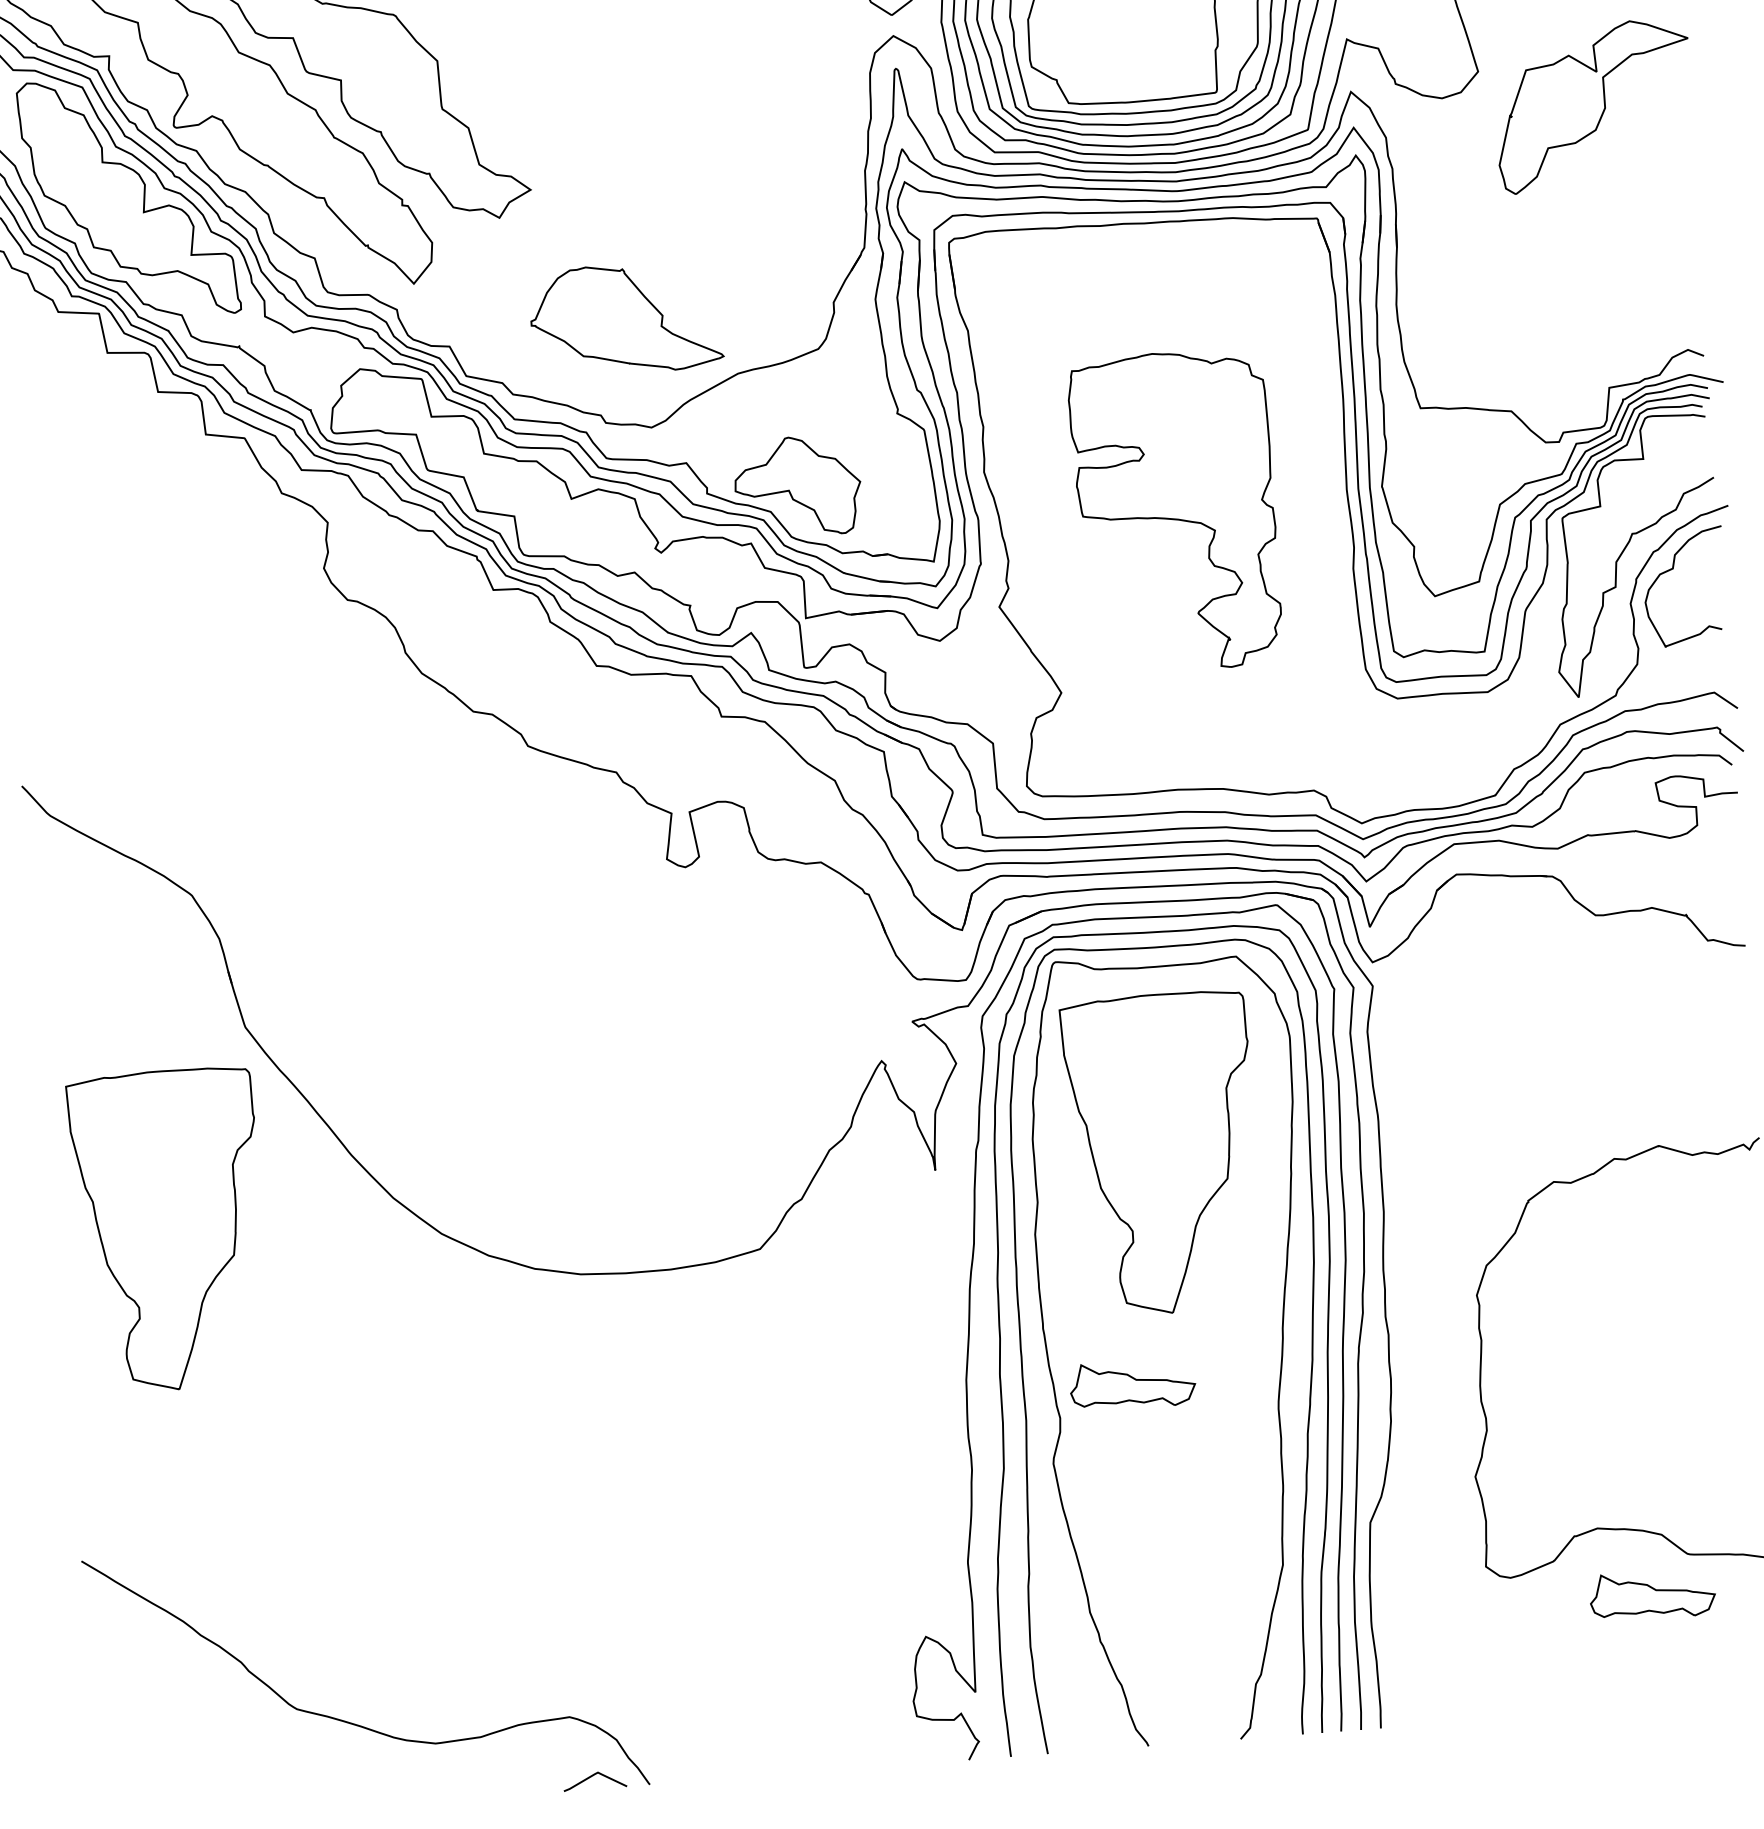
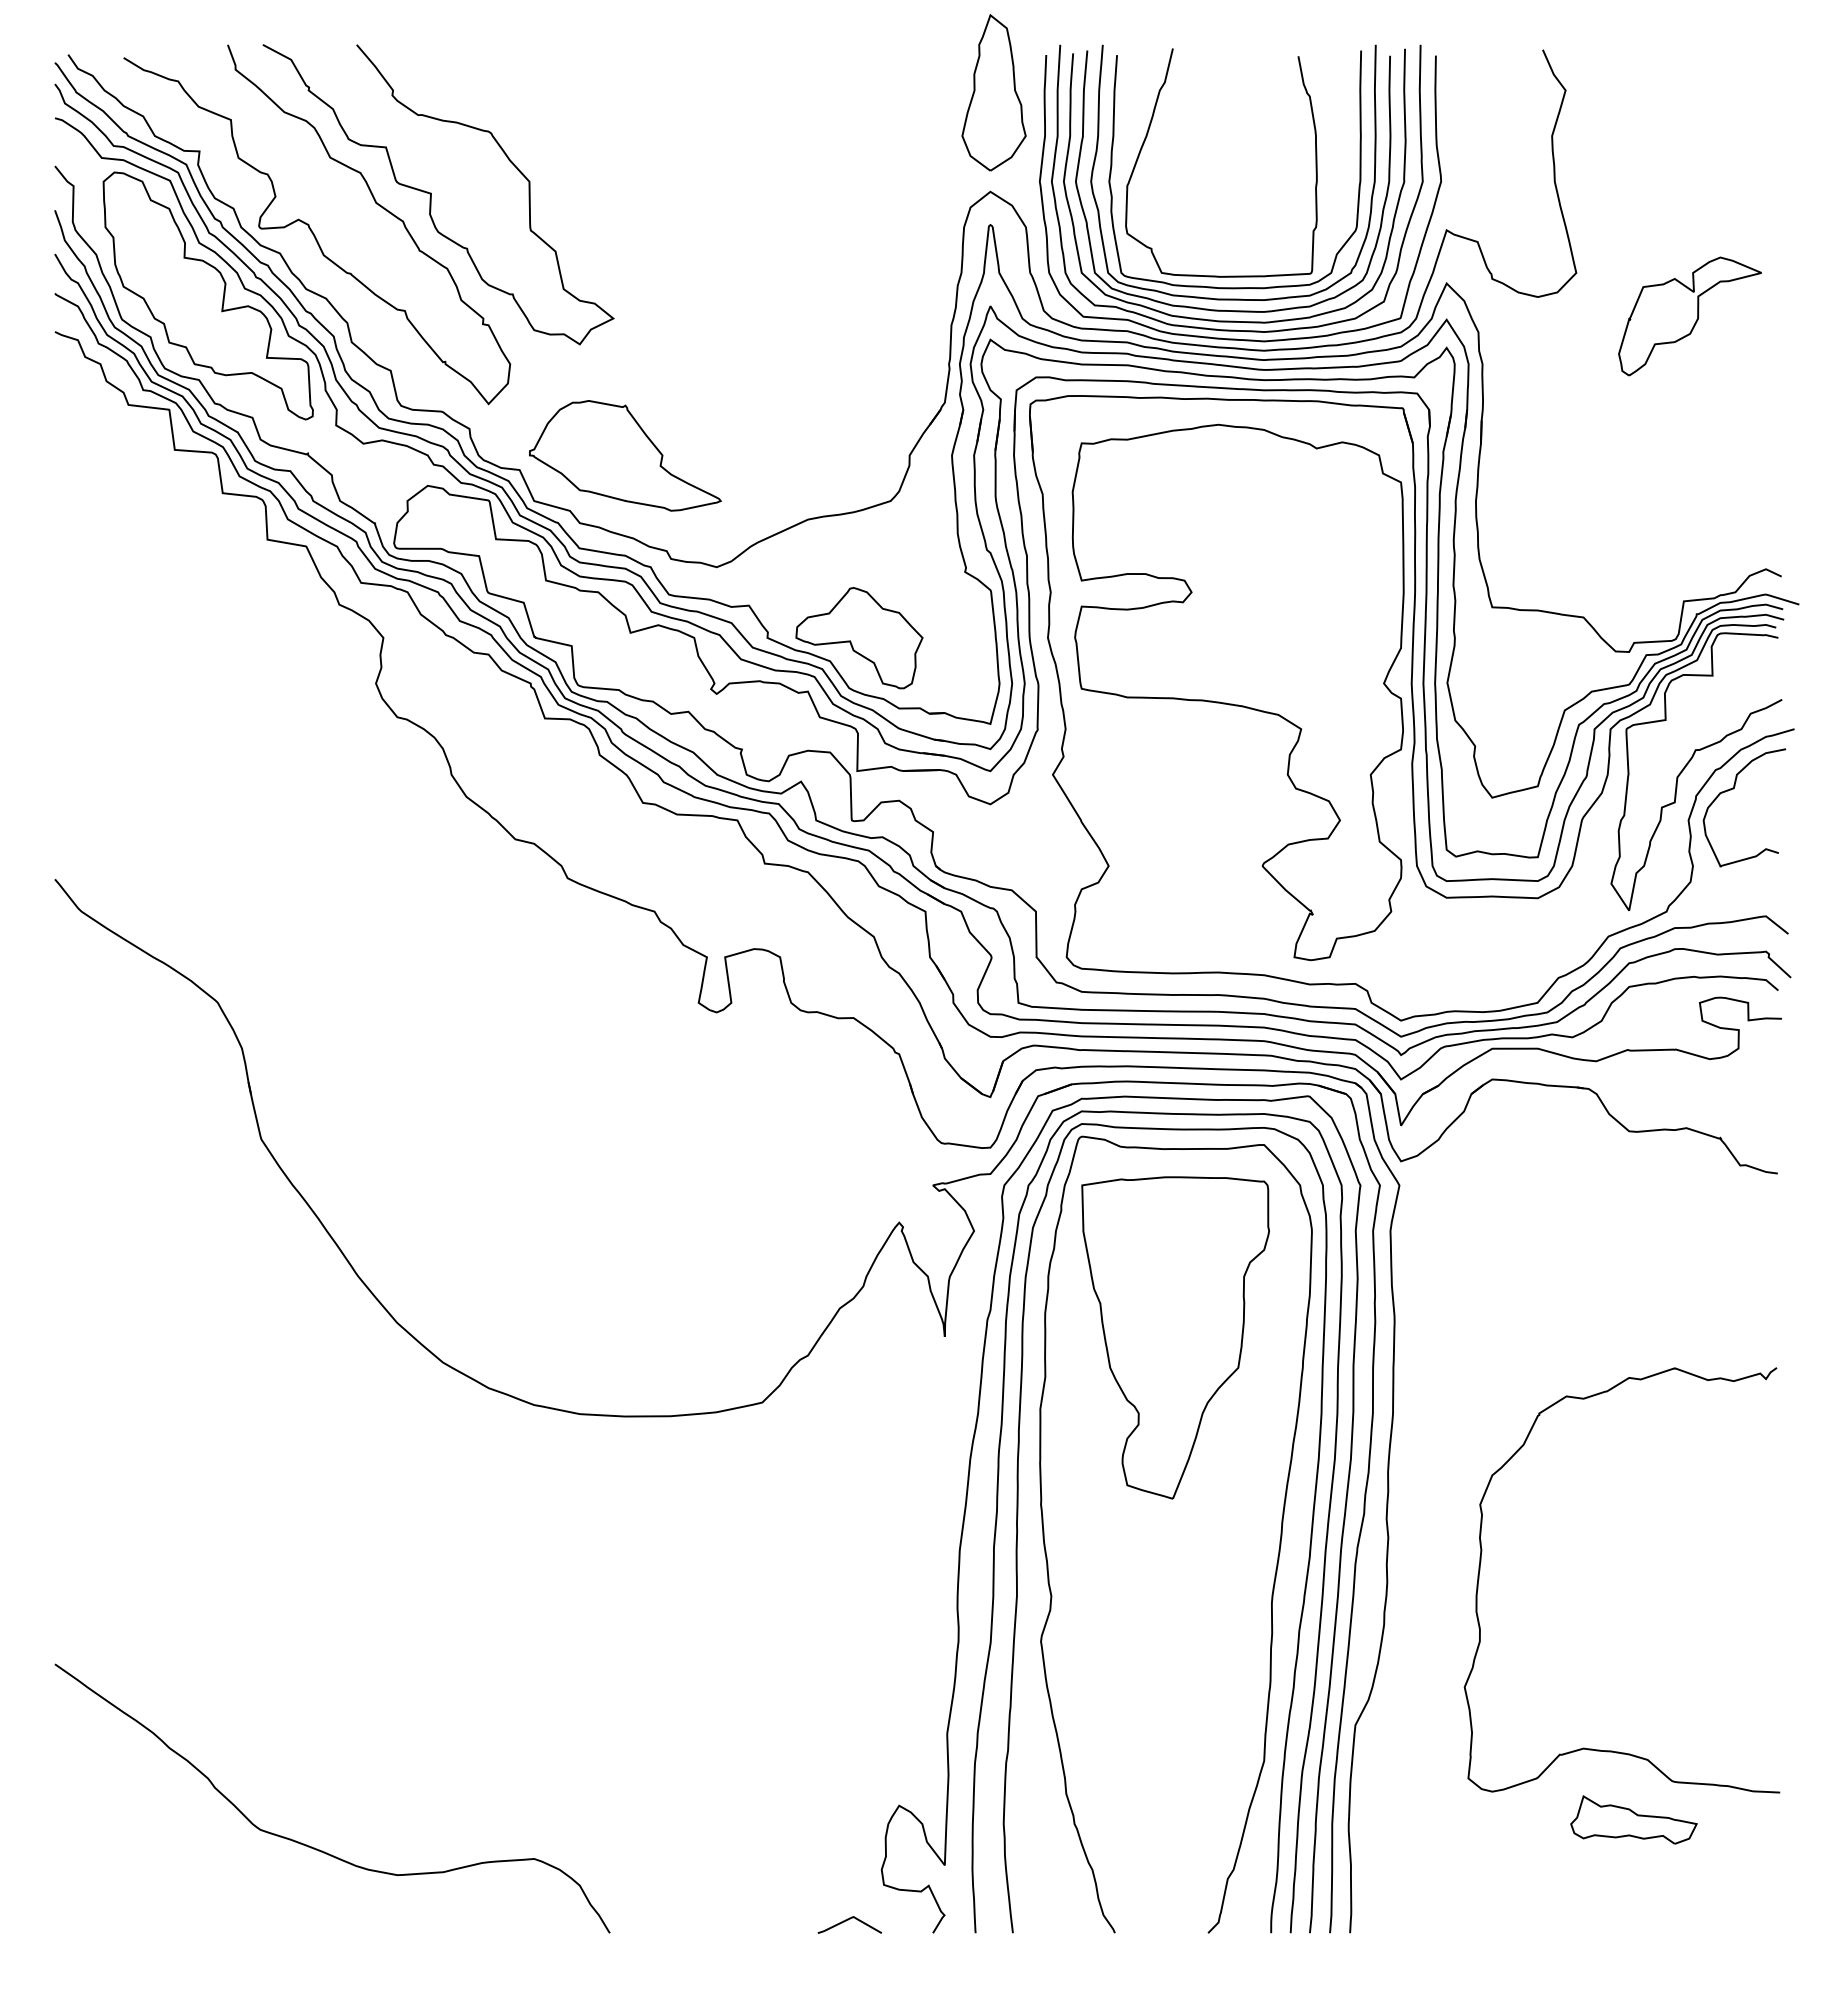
part: (1593, 106) -> (1689, 316), size x0.71
part: (626, 318) -> (625, 455), moved
part: (1175, 511) -> (1237, 692), size x1.67
part: (169, 1229) -> (169, 1337), removed
part: (1132, 1384) -> (1126, 1567), removed
curve: (593, 1776) -> (848, 1920), moved

